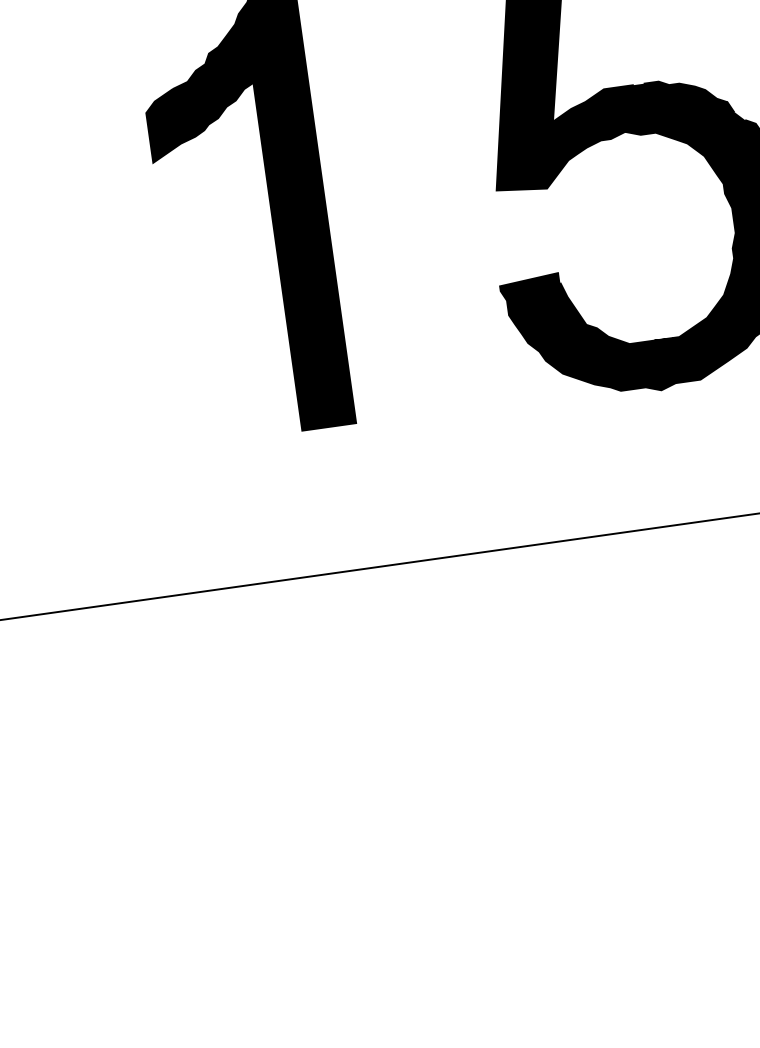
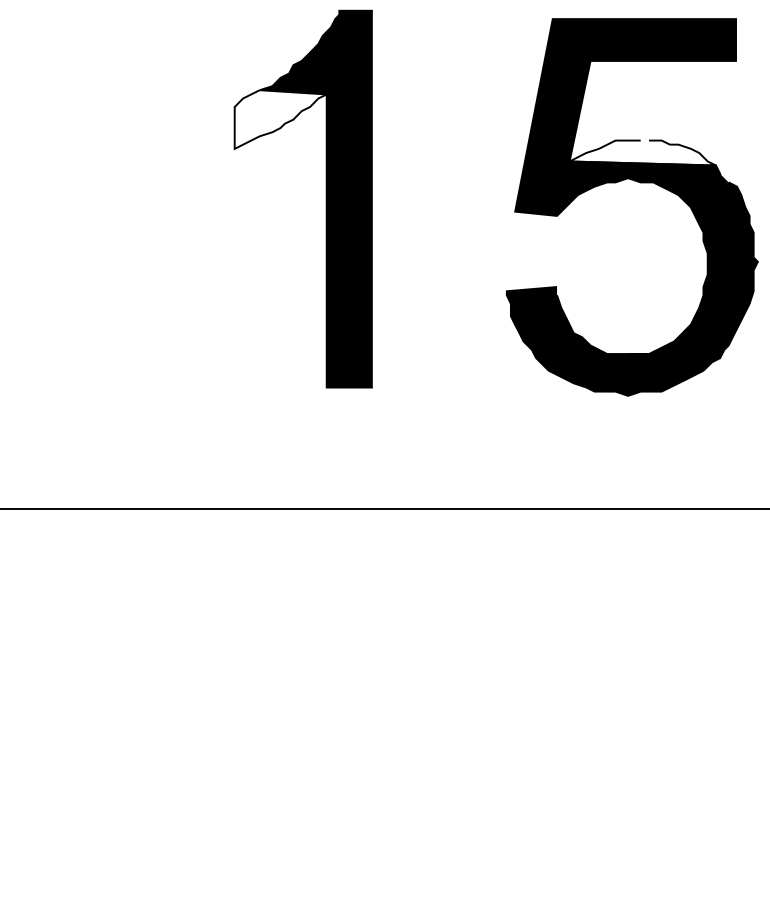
fill: (637, 99) -> (642, 152), removed
fill: (202, 120) -> (280, 119), removed

